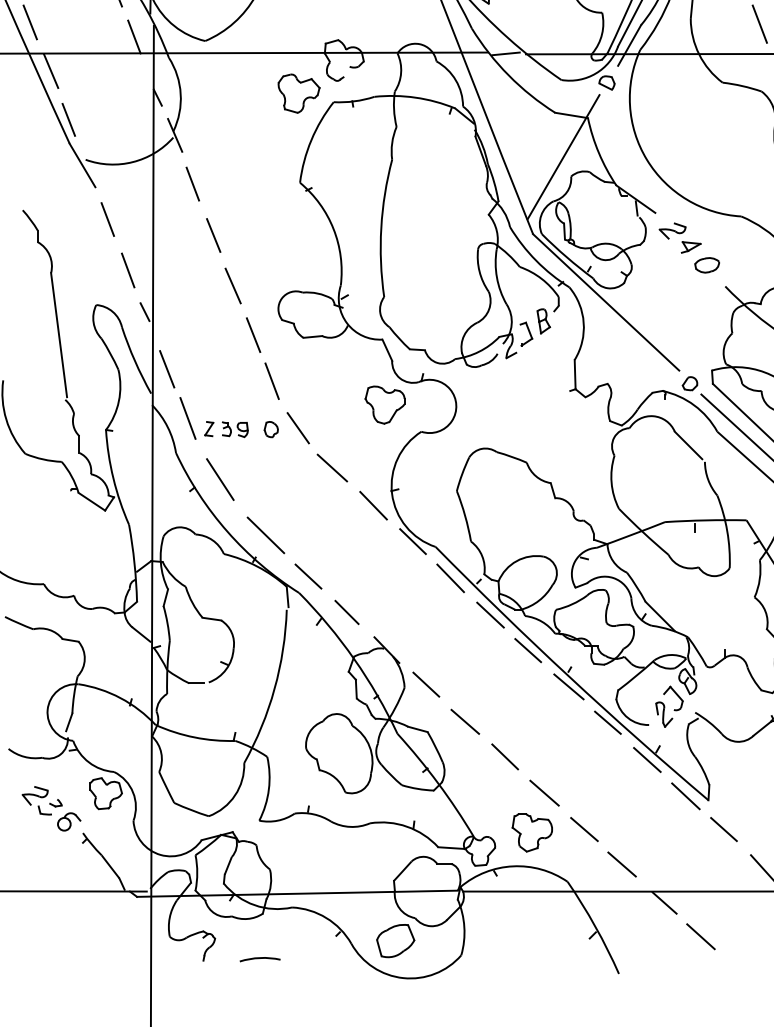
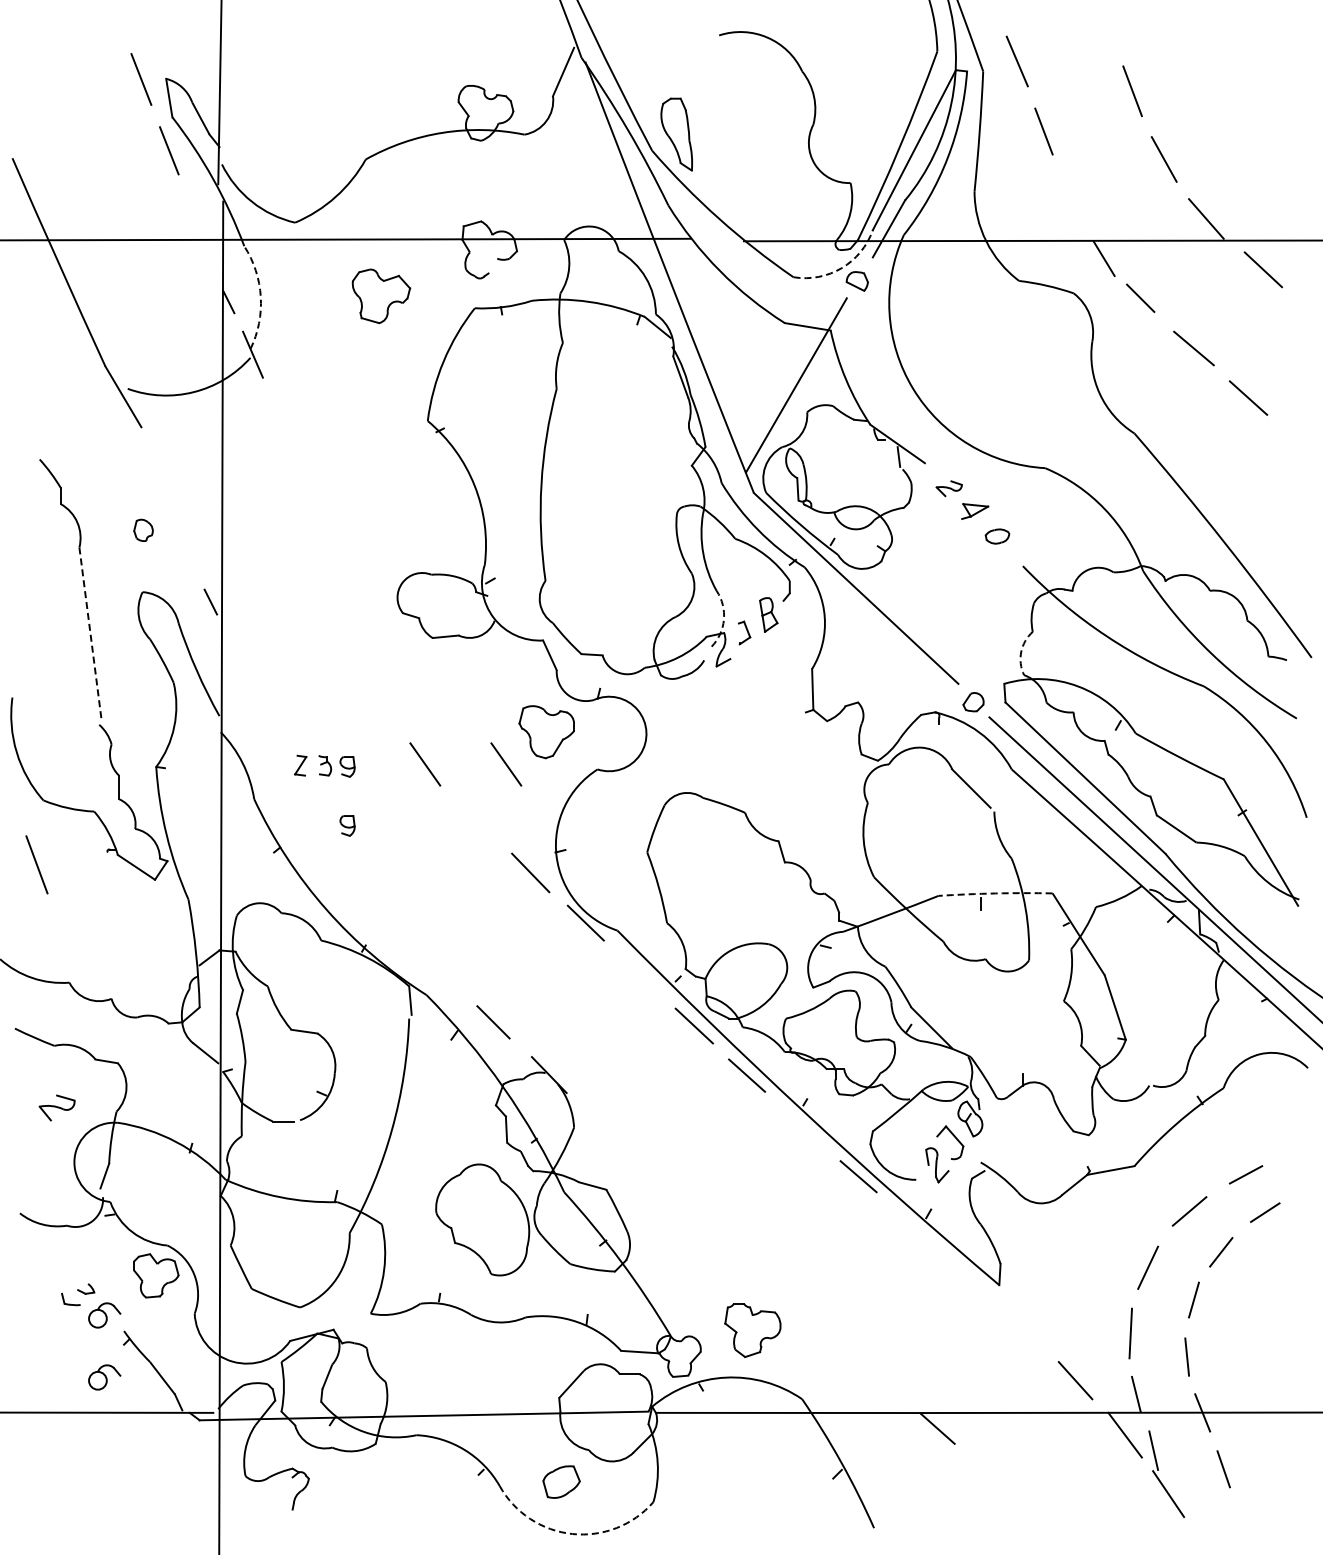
line: (29, 22) -> (49, 196), removed
line: (760, 24) -> (1071, 199), removed
line: (134, 37) -> (195, 217), removed
line: (505, 53) -> (715, 240), removed
line: (51, 70) -> (79, 264), removed
arc: (595, 73) -> (841, 268), solid -> dashed
arc: (180, 93) -> (260, 296), solid -> dashed
part: (299, 93) -> (381, 296), moved
line: (68, 119) -> (103, 332), removed
line: (192, 183) -> (277, 422), removed
line: (107, 219) -> (158, 472), removed
part: (672, 230) -> (949, 488), size x0.7
line: (213, 235) -> (306, 494), removed
part: (707, 265) -> (997, 536), size x0.7
line: (127, 270) -> (186, 543), removed
line: (232, 286) -> (333, 565), removed
arc: (511, 324) -> (723, 619), solid -> dashed
part: (526, 333) -> (744, 632), size x0.7
line: (253, 334) -> (362, 633), removed
line: (59, 335) -> (90, 634), solid -> dashed
arc: (724, 348) -> (1021, 652), solid -> dashed
line: (166, 368) -> (241, 681), removed
line: (271, 381) -> (388, 698), removed
line: (187, 418) -> (36, 864), moved
part: (271, 428) -> (143, 529), moved
line: (356, 428) -> (506, 764), added
line: (332, 467) -> (472, 819), removed
part: (242, 471) -> (347, 825), added
line: (219, 478) -> (315, 835), removed
arc: (705, 520) -> (995, 893), solid -> dashed
line: (265, 535) -> (379, 914), removed
line: (308, 576) -> (439, 971), removed
line: (450, 578) -> (638, 974), removed
line: (426, 684) -> (604, 1123), removed
line: (568, 686) -> (803, 1126), removed
line: (464, 721) -> (658, 1175), removed
line: (504, 756) -> (714, 1224), removed
line: (647, 759) -> (913, 1228), removed
line: (544, 792) -> (769, 1274), removed
part: (34, 795) -> (56, 1107), moved
line: (685, 796) -> (967, 1279), removed
line: (584, 829) -> (825, 1325), removed
line: (724, 829) -> (1021, 1325), removed
line: (622, 864) -> (878, 1374), removed
part: (69, 866) -> (104, 1377), added
line: (700, 936) -> (988, 1475), removed
part: (395, 940) -> (561, 1481), size x0.7
arc: (259, 958) -> (371, 1506), removed
arc: (403, 978) -> (572, 1534), solid -> dashed

